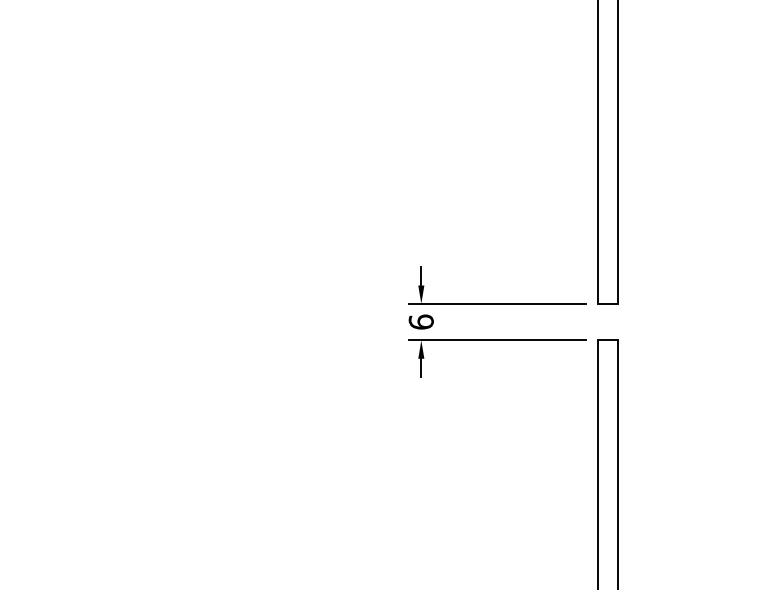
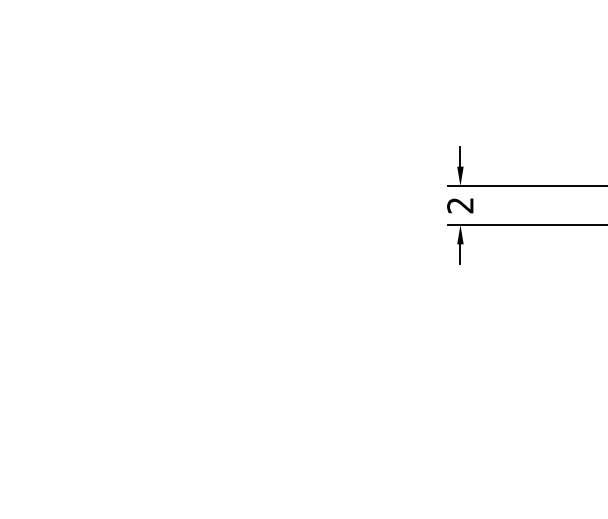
text: (420, 321) -> (459, 204), 6 -> 2

